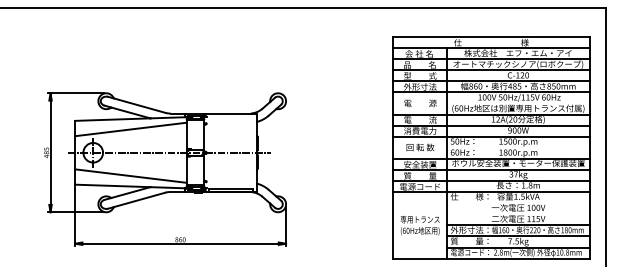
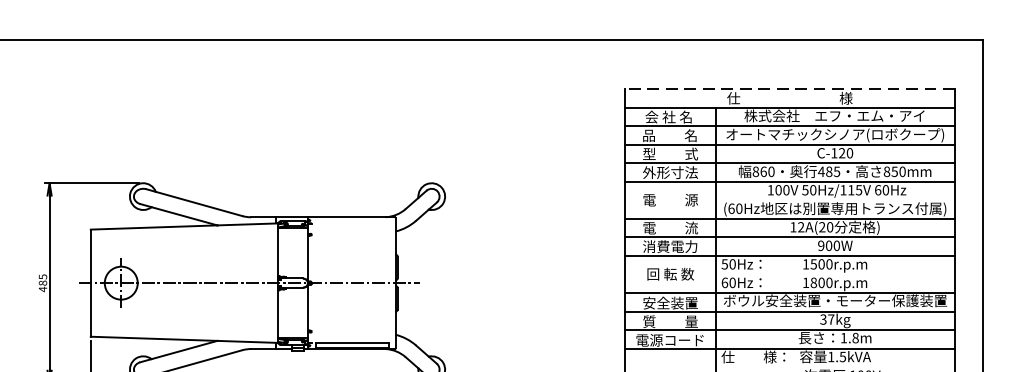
line: (490, 37) -> (788, 89), solid -> dashed
line: (130, 129) -> (183, 244), removed
line: (130, 175) -> (183, 321), removed

